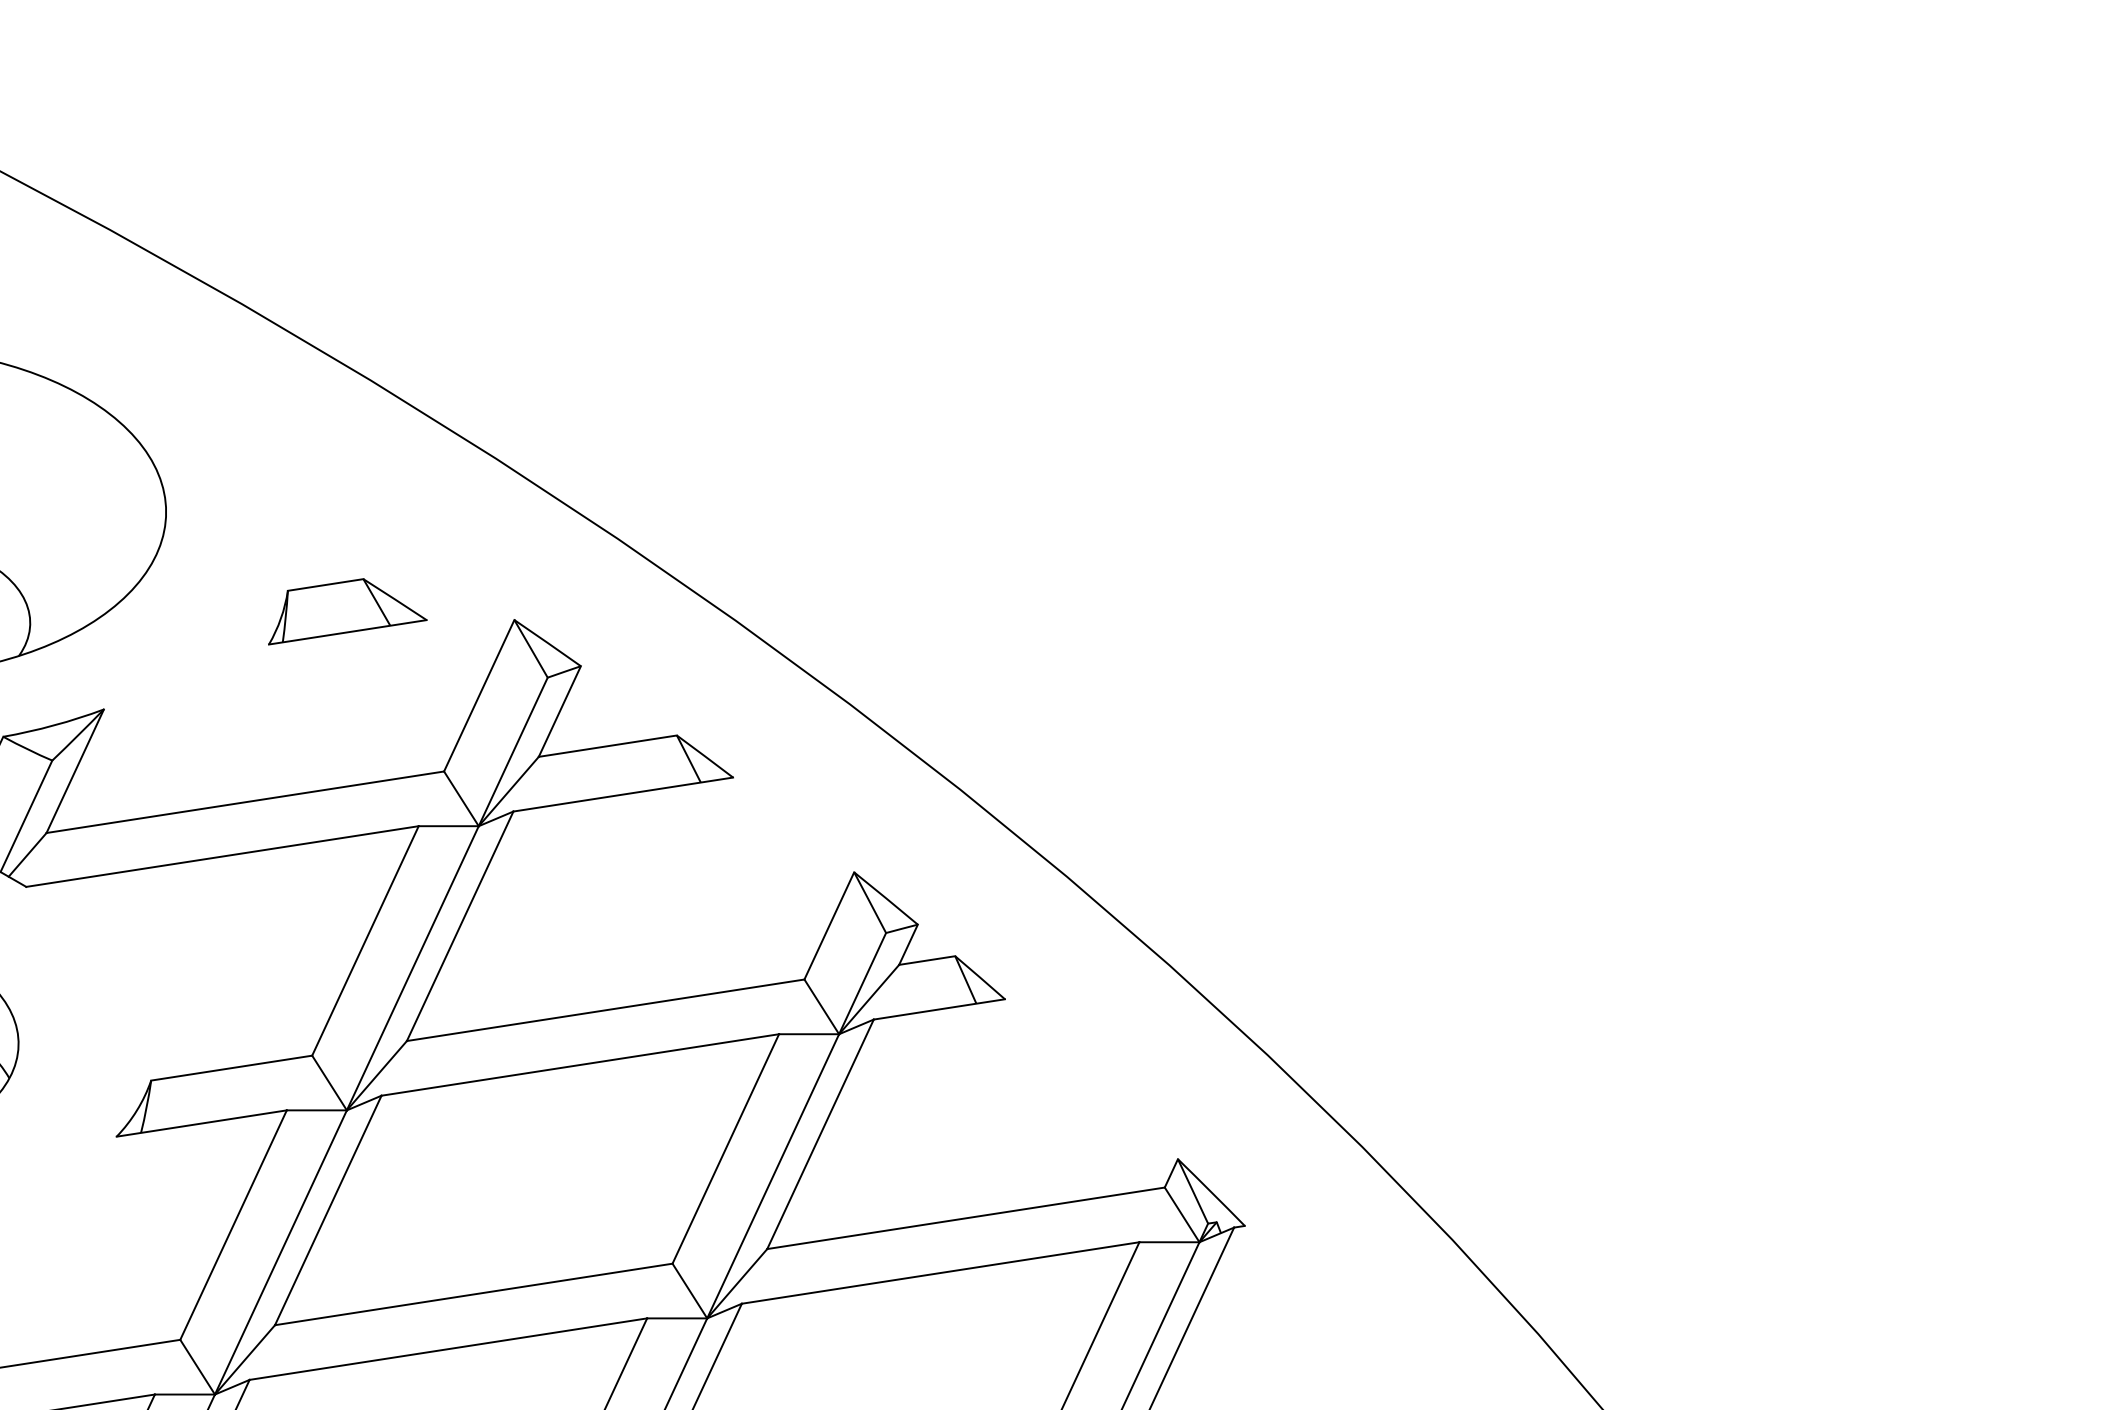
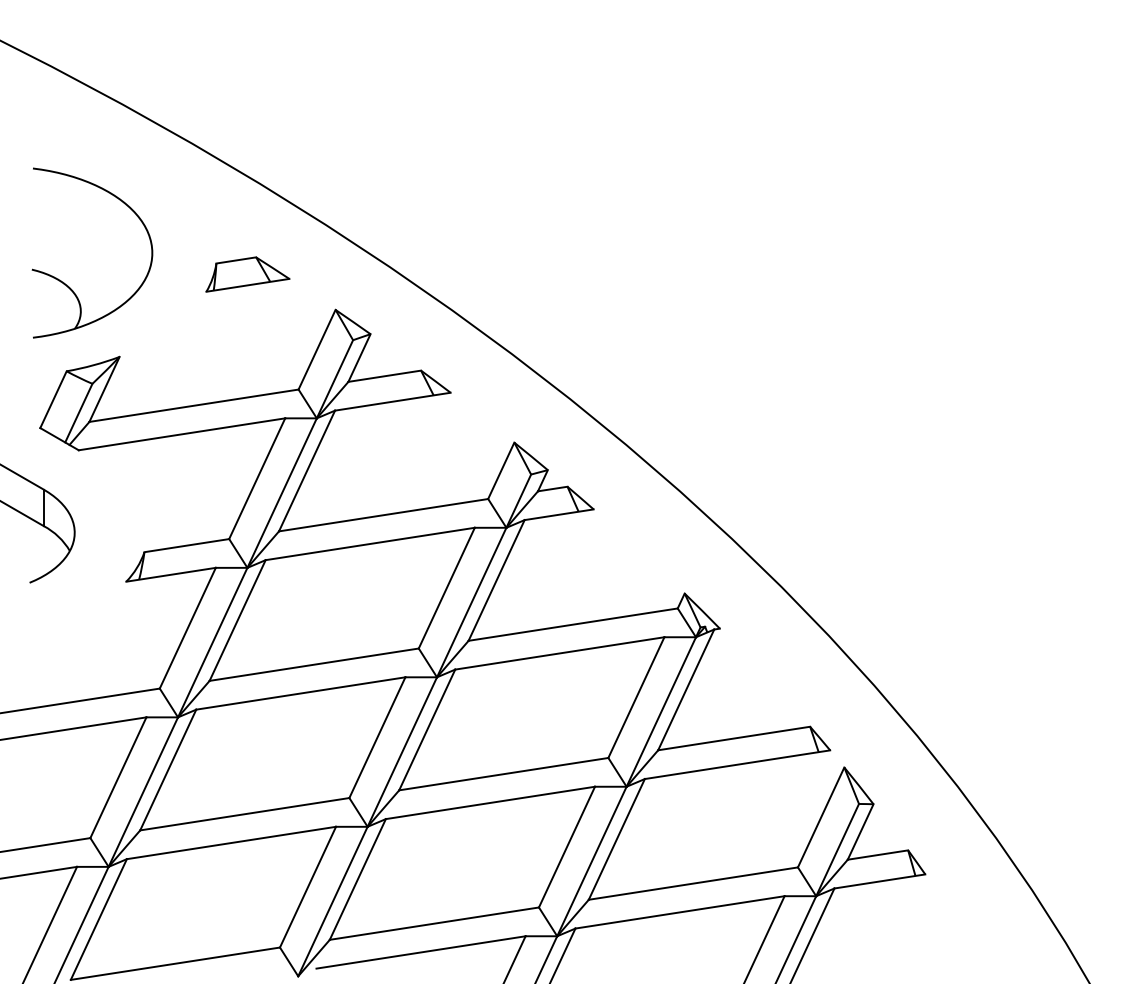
part: (346, 611) -> (247, 274), moved

